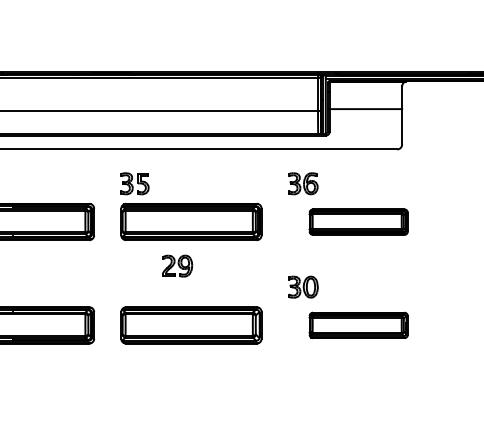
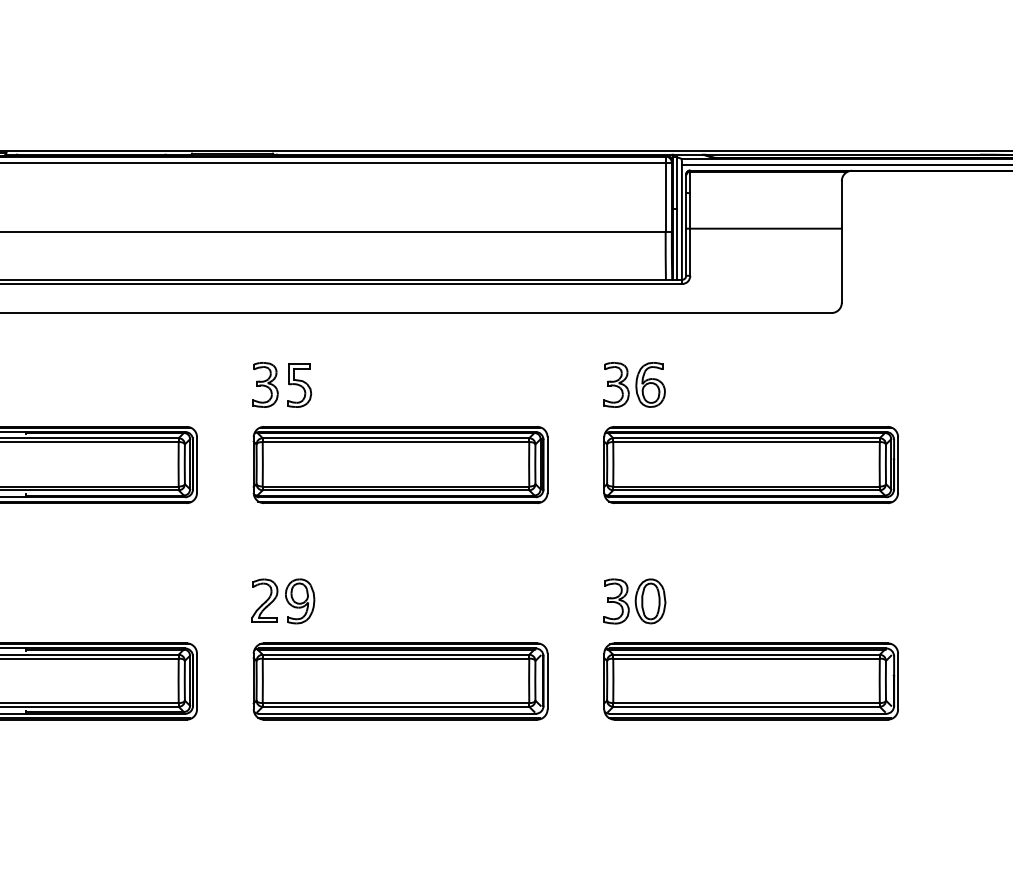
part: (358, 222) -> (750, 466), size x1.43
part: (177, 265) -> (283, 600), moved
part: (358, 325) -> (750, 681), size x1.43

